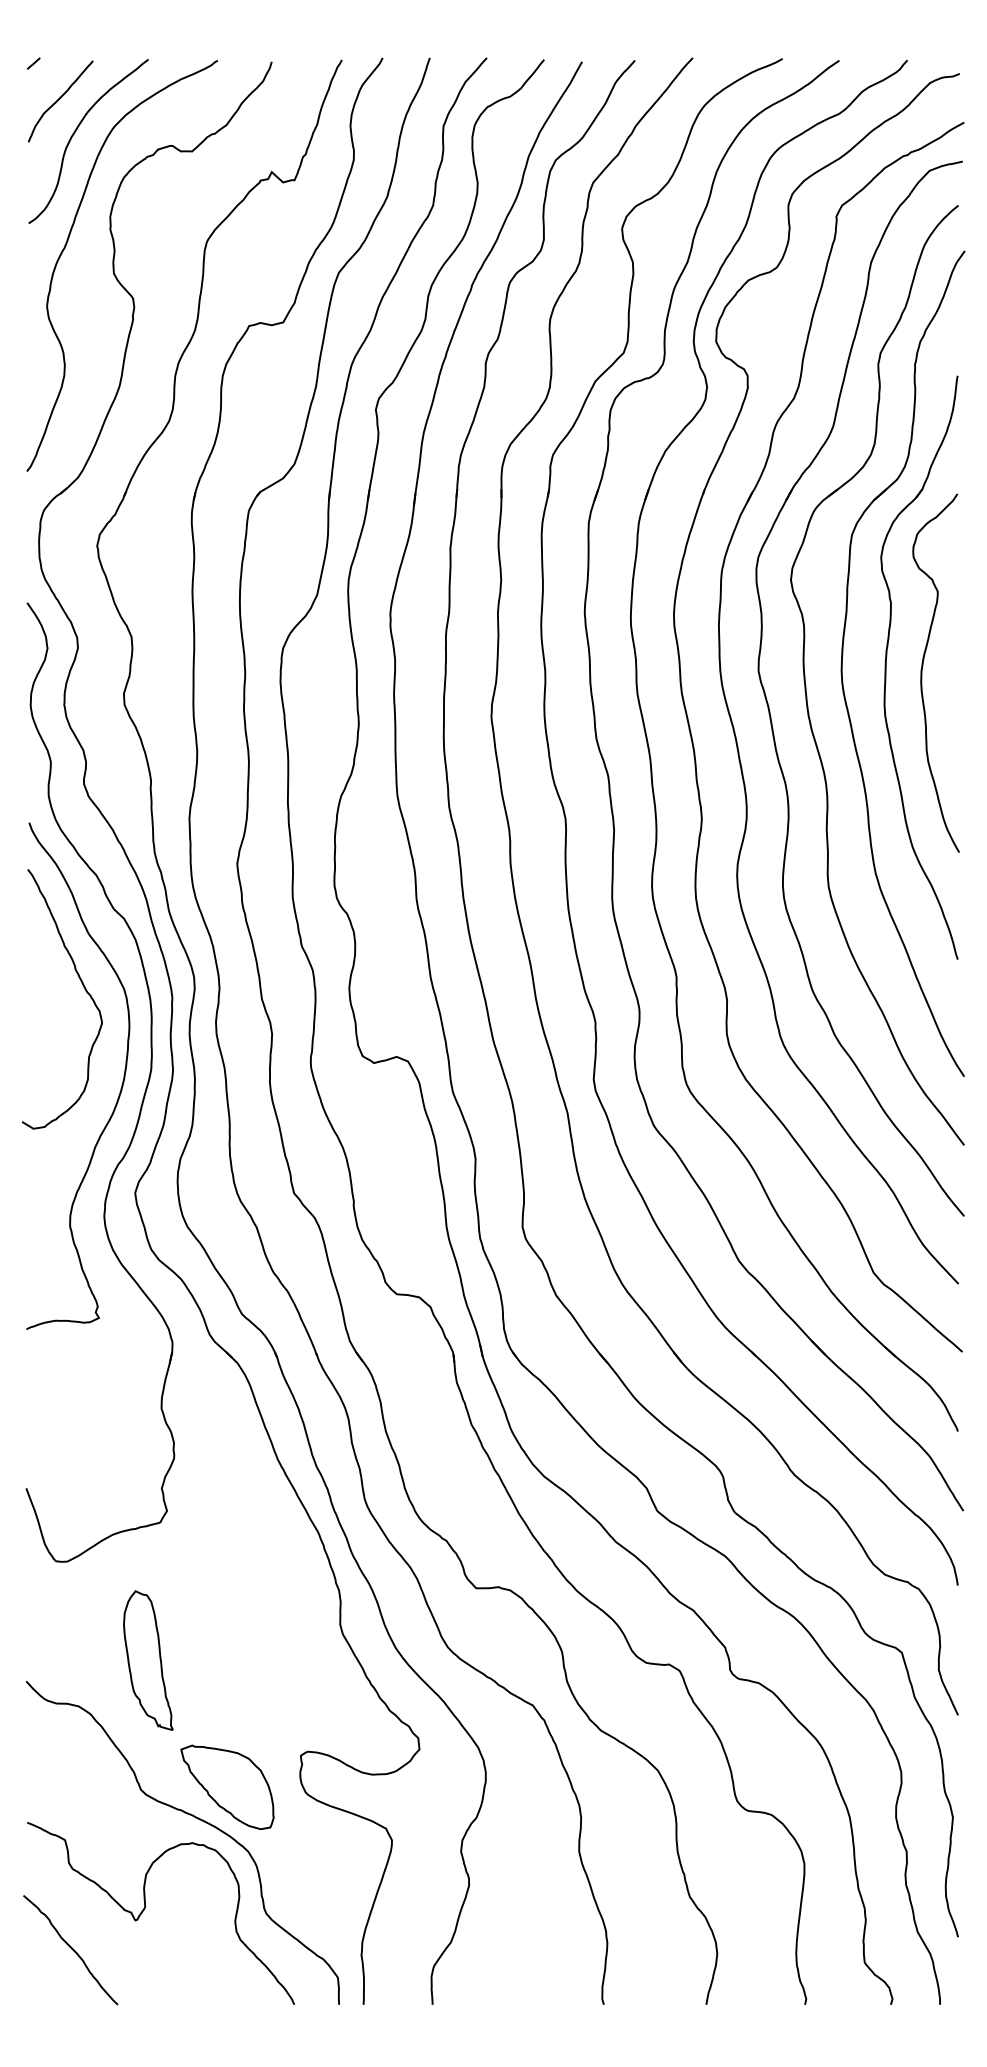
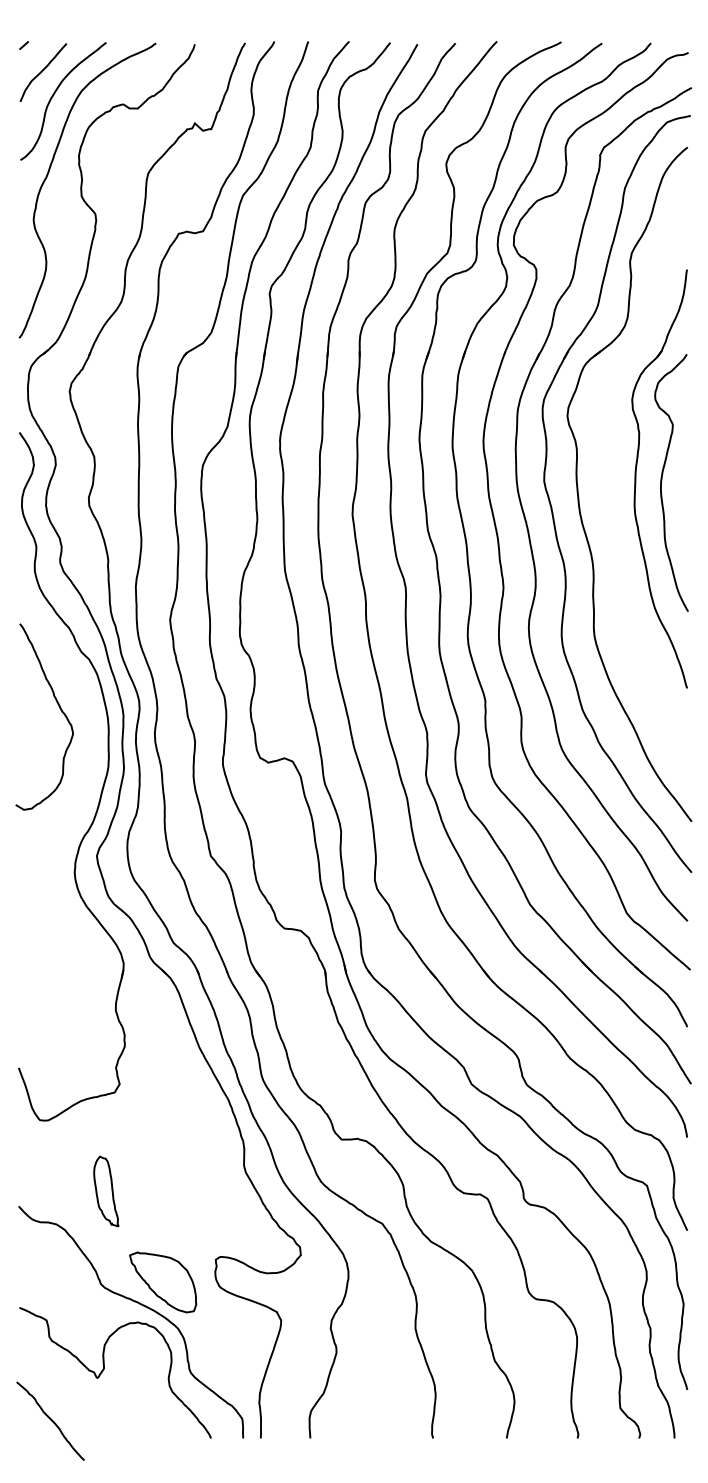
part: (843, 655) -> (605, 470), removed
curve: (119, 1090) -> (85, 782), removed
part: (148, 1660) -> (106, 1191), size x0.7
curve: (70, 1949) -> (50, 1420), moved

